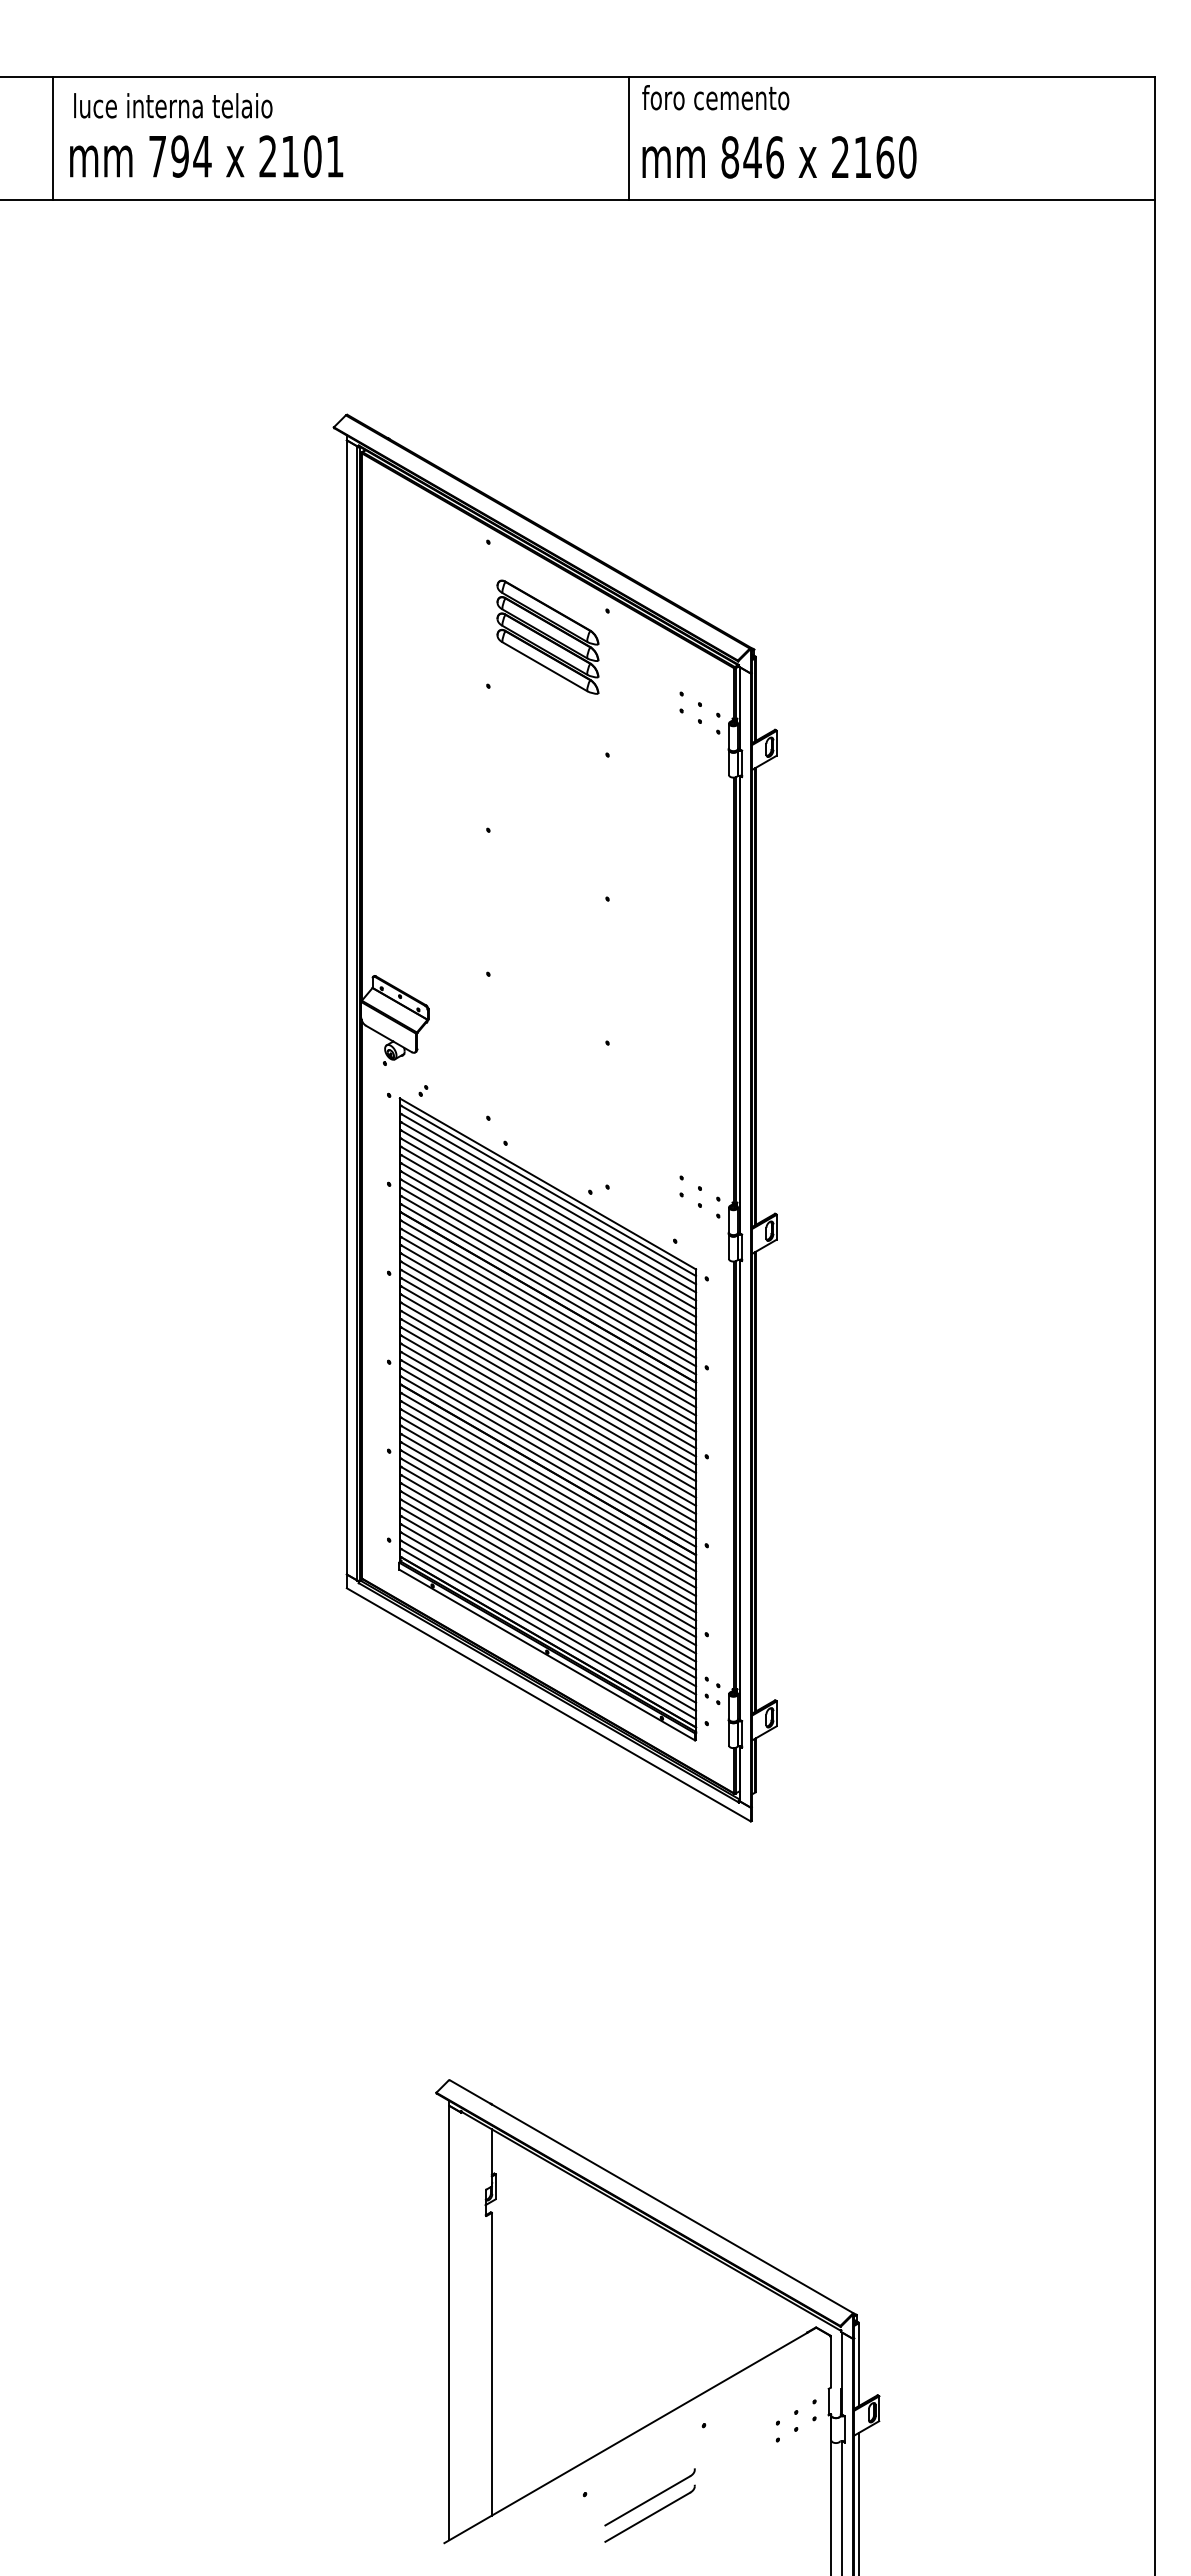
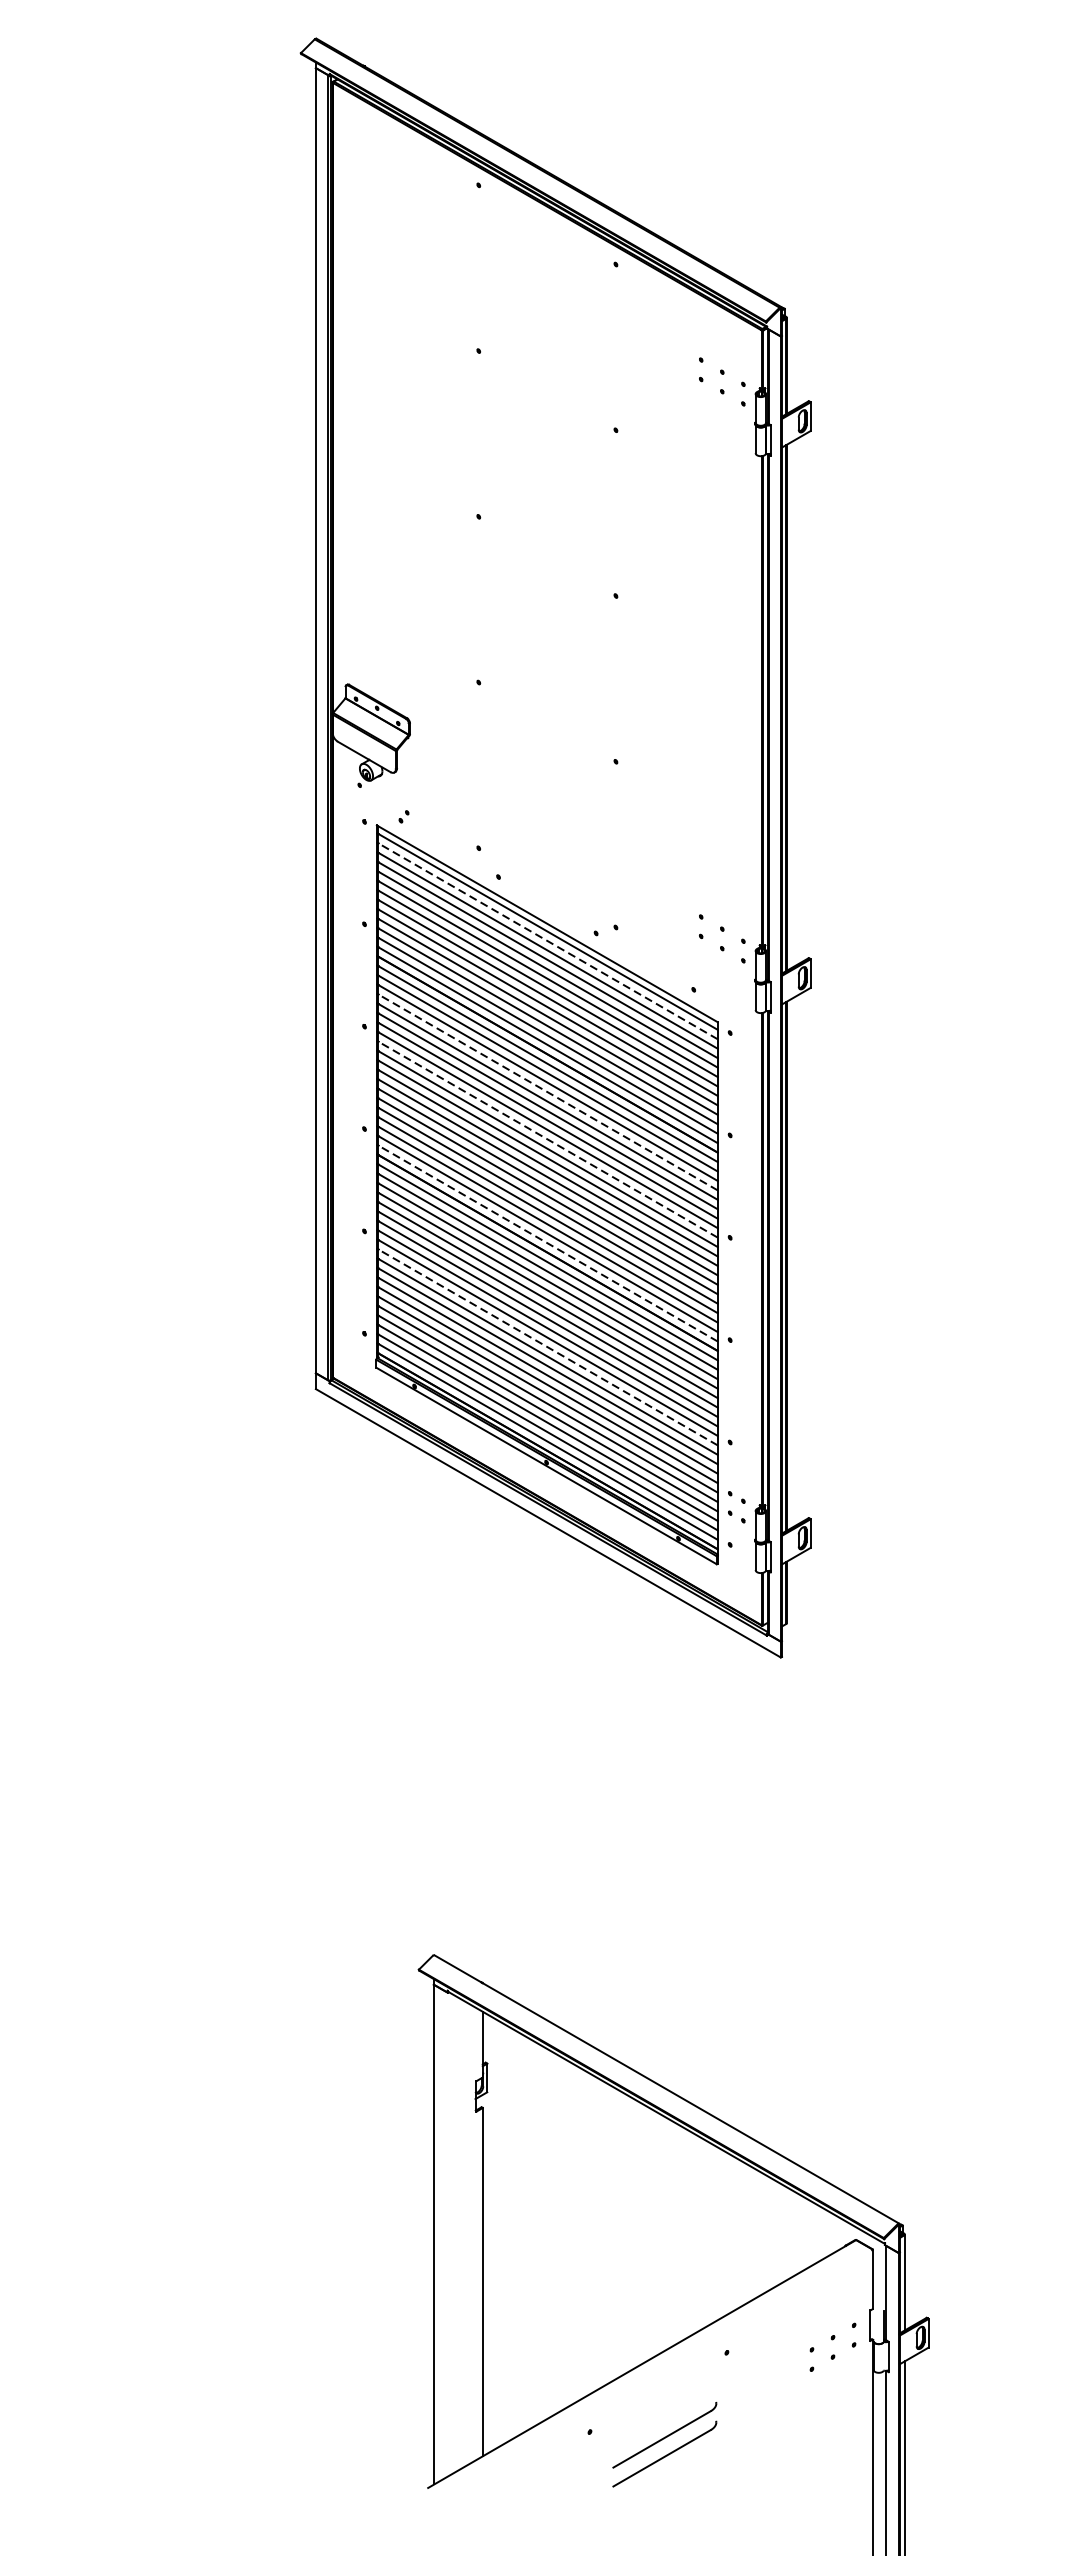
part: (547, 636) -> (546, 293), removed
line: (548, 1198) -> (547, 940), solid -> dashed
line: (548, 1330) -> (547, 1092), solid -> dashed
line: (548, 1371) -> (547, 1139), solid -> dashed
line: (548, 1461) -> (547, 1243), solid -> dashed
line: (548, 1551) -> (547, 1346), solid -> dashed

